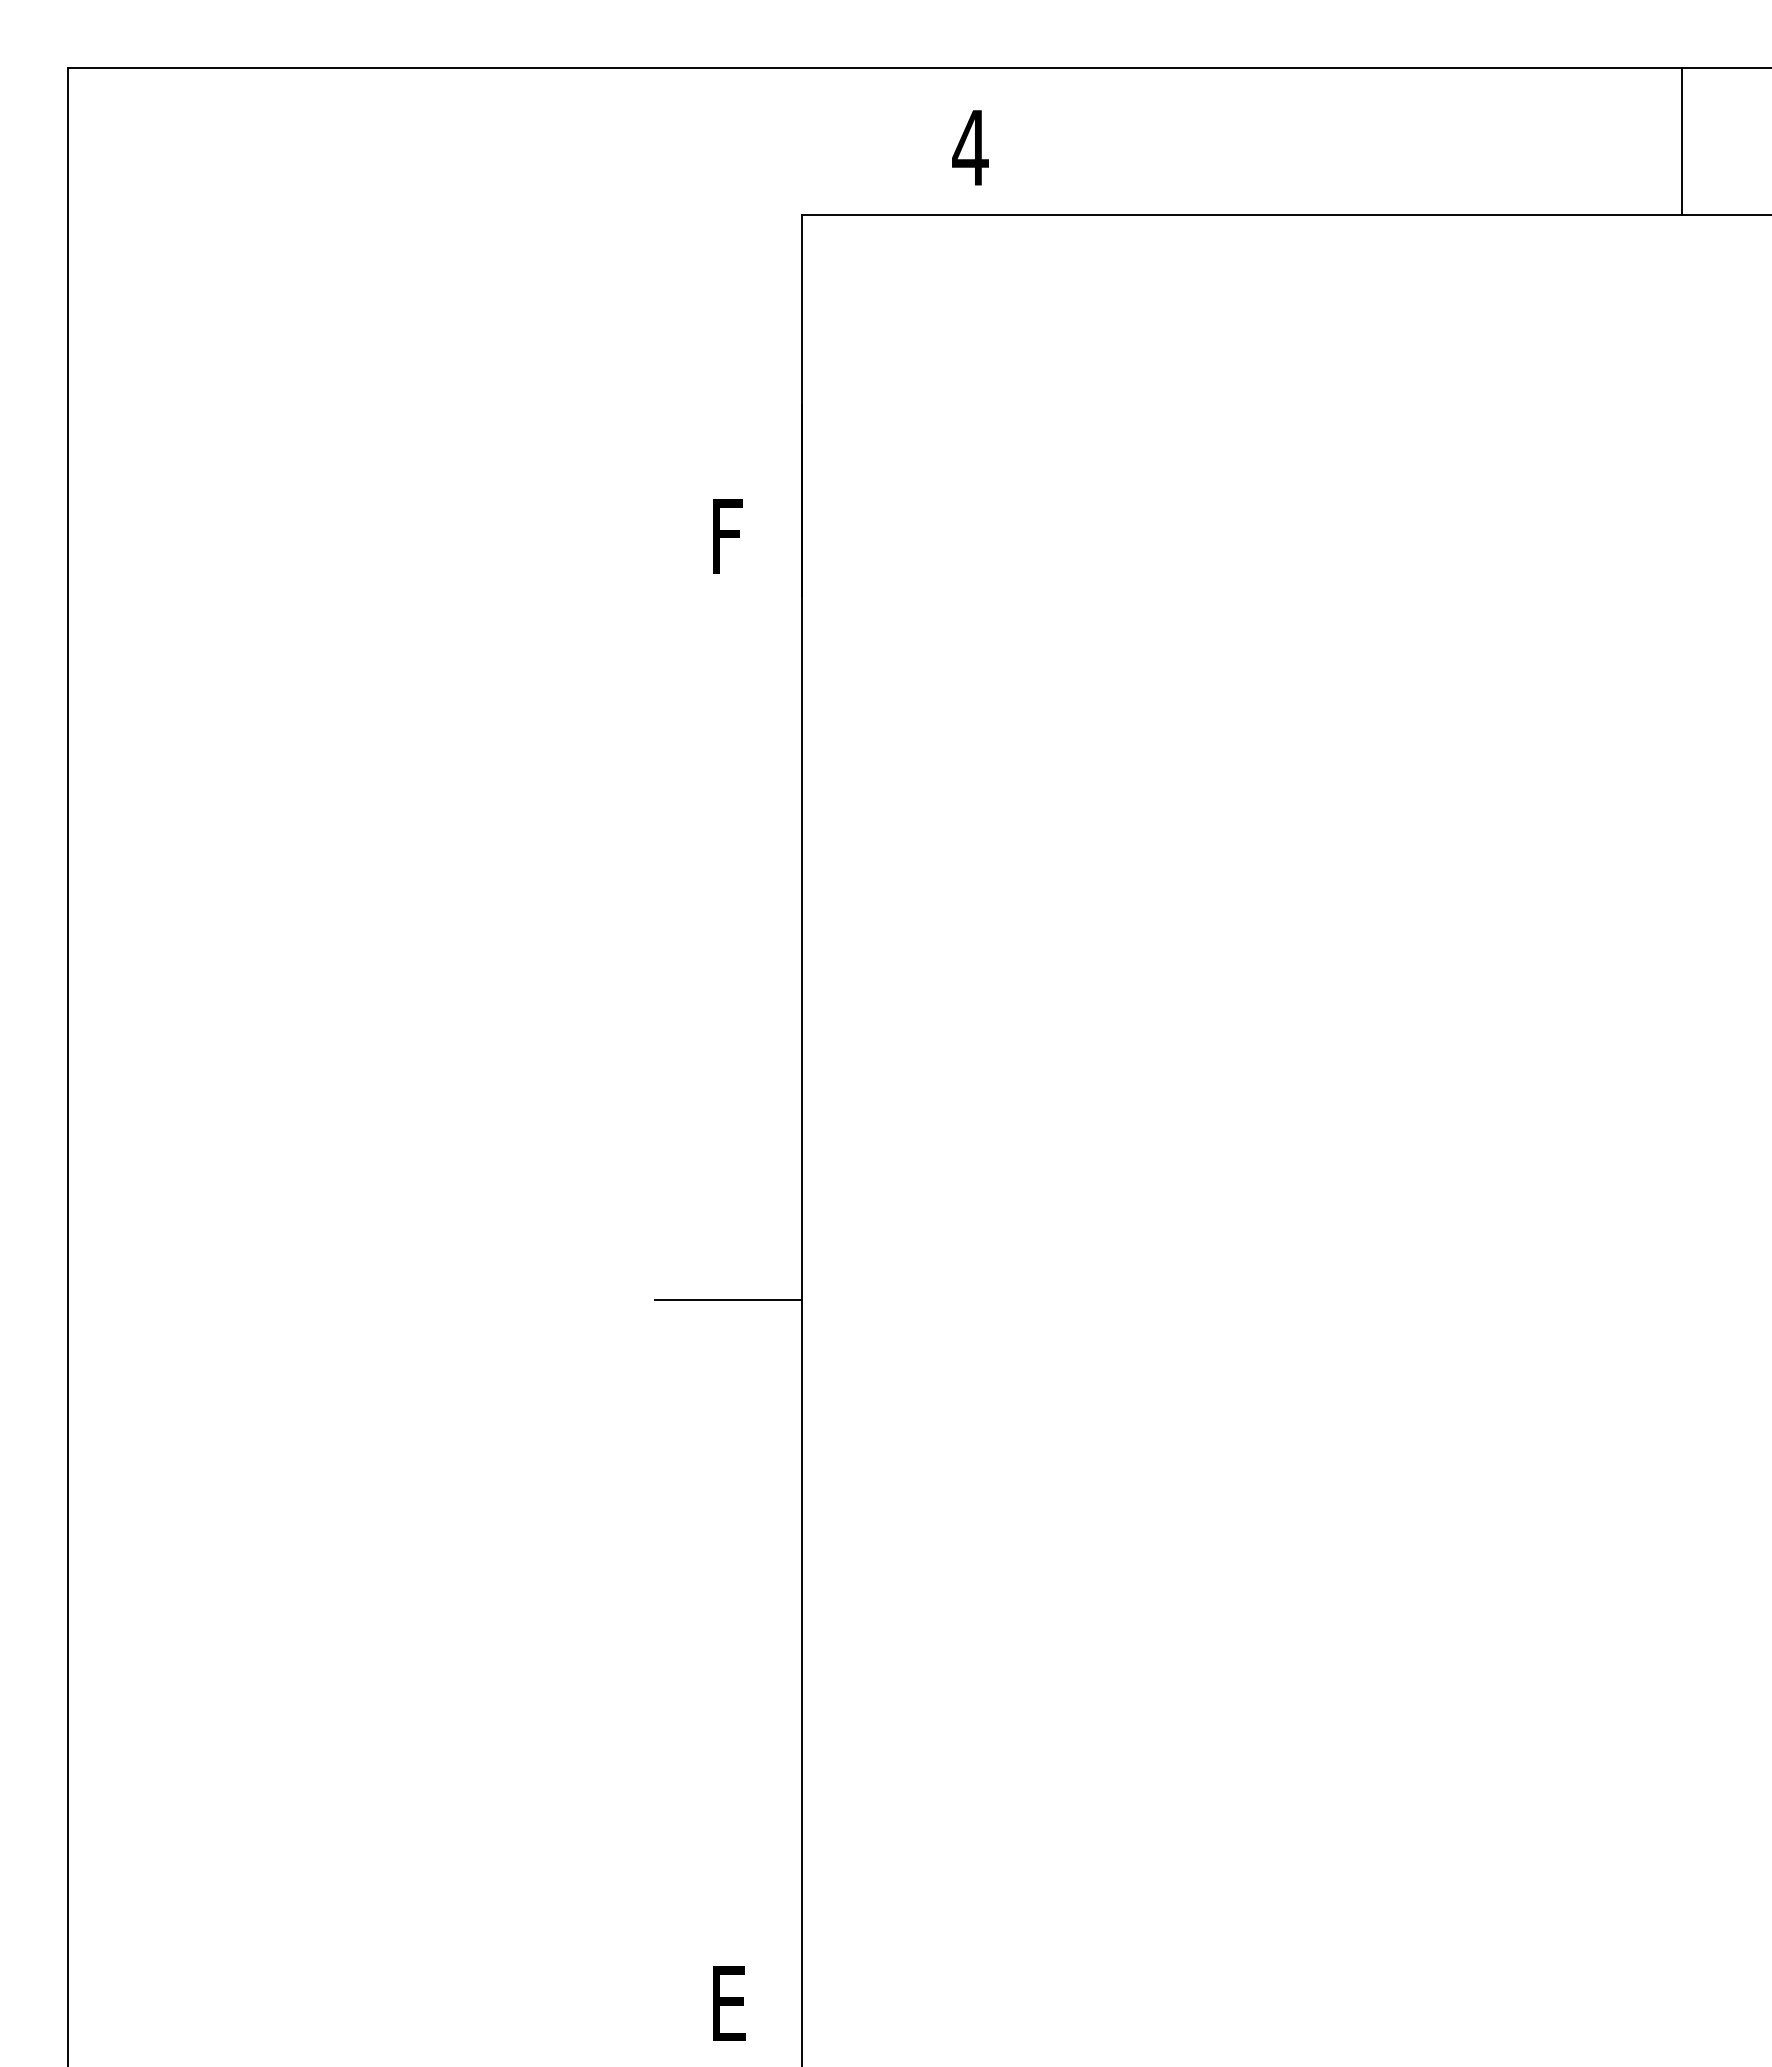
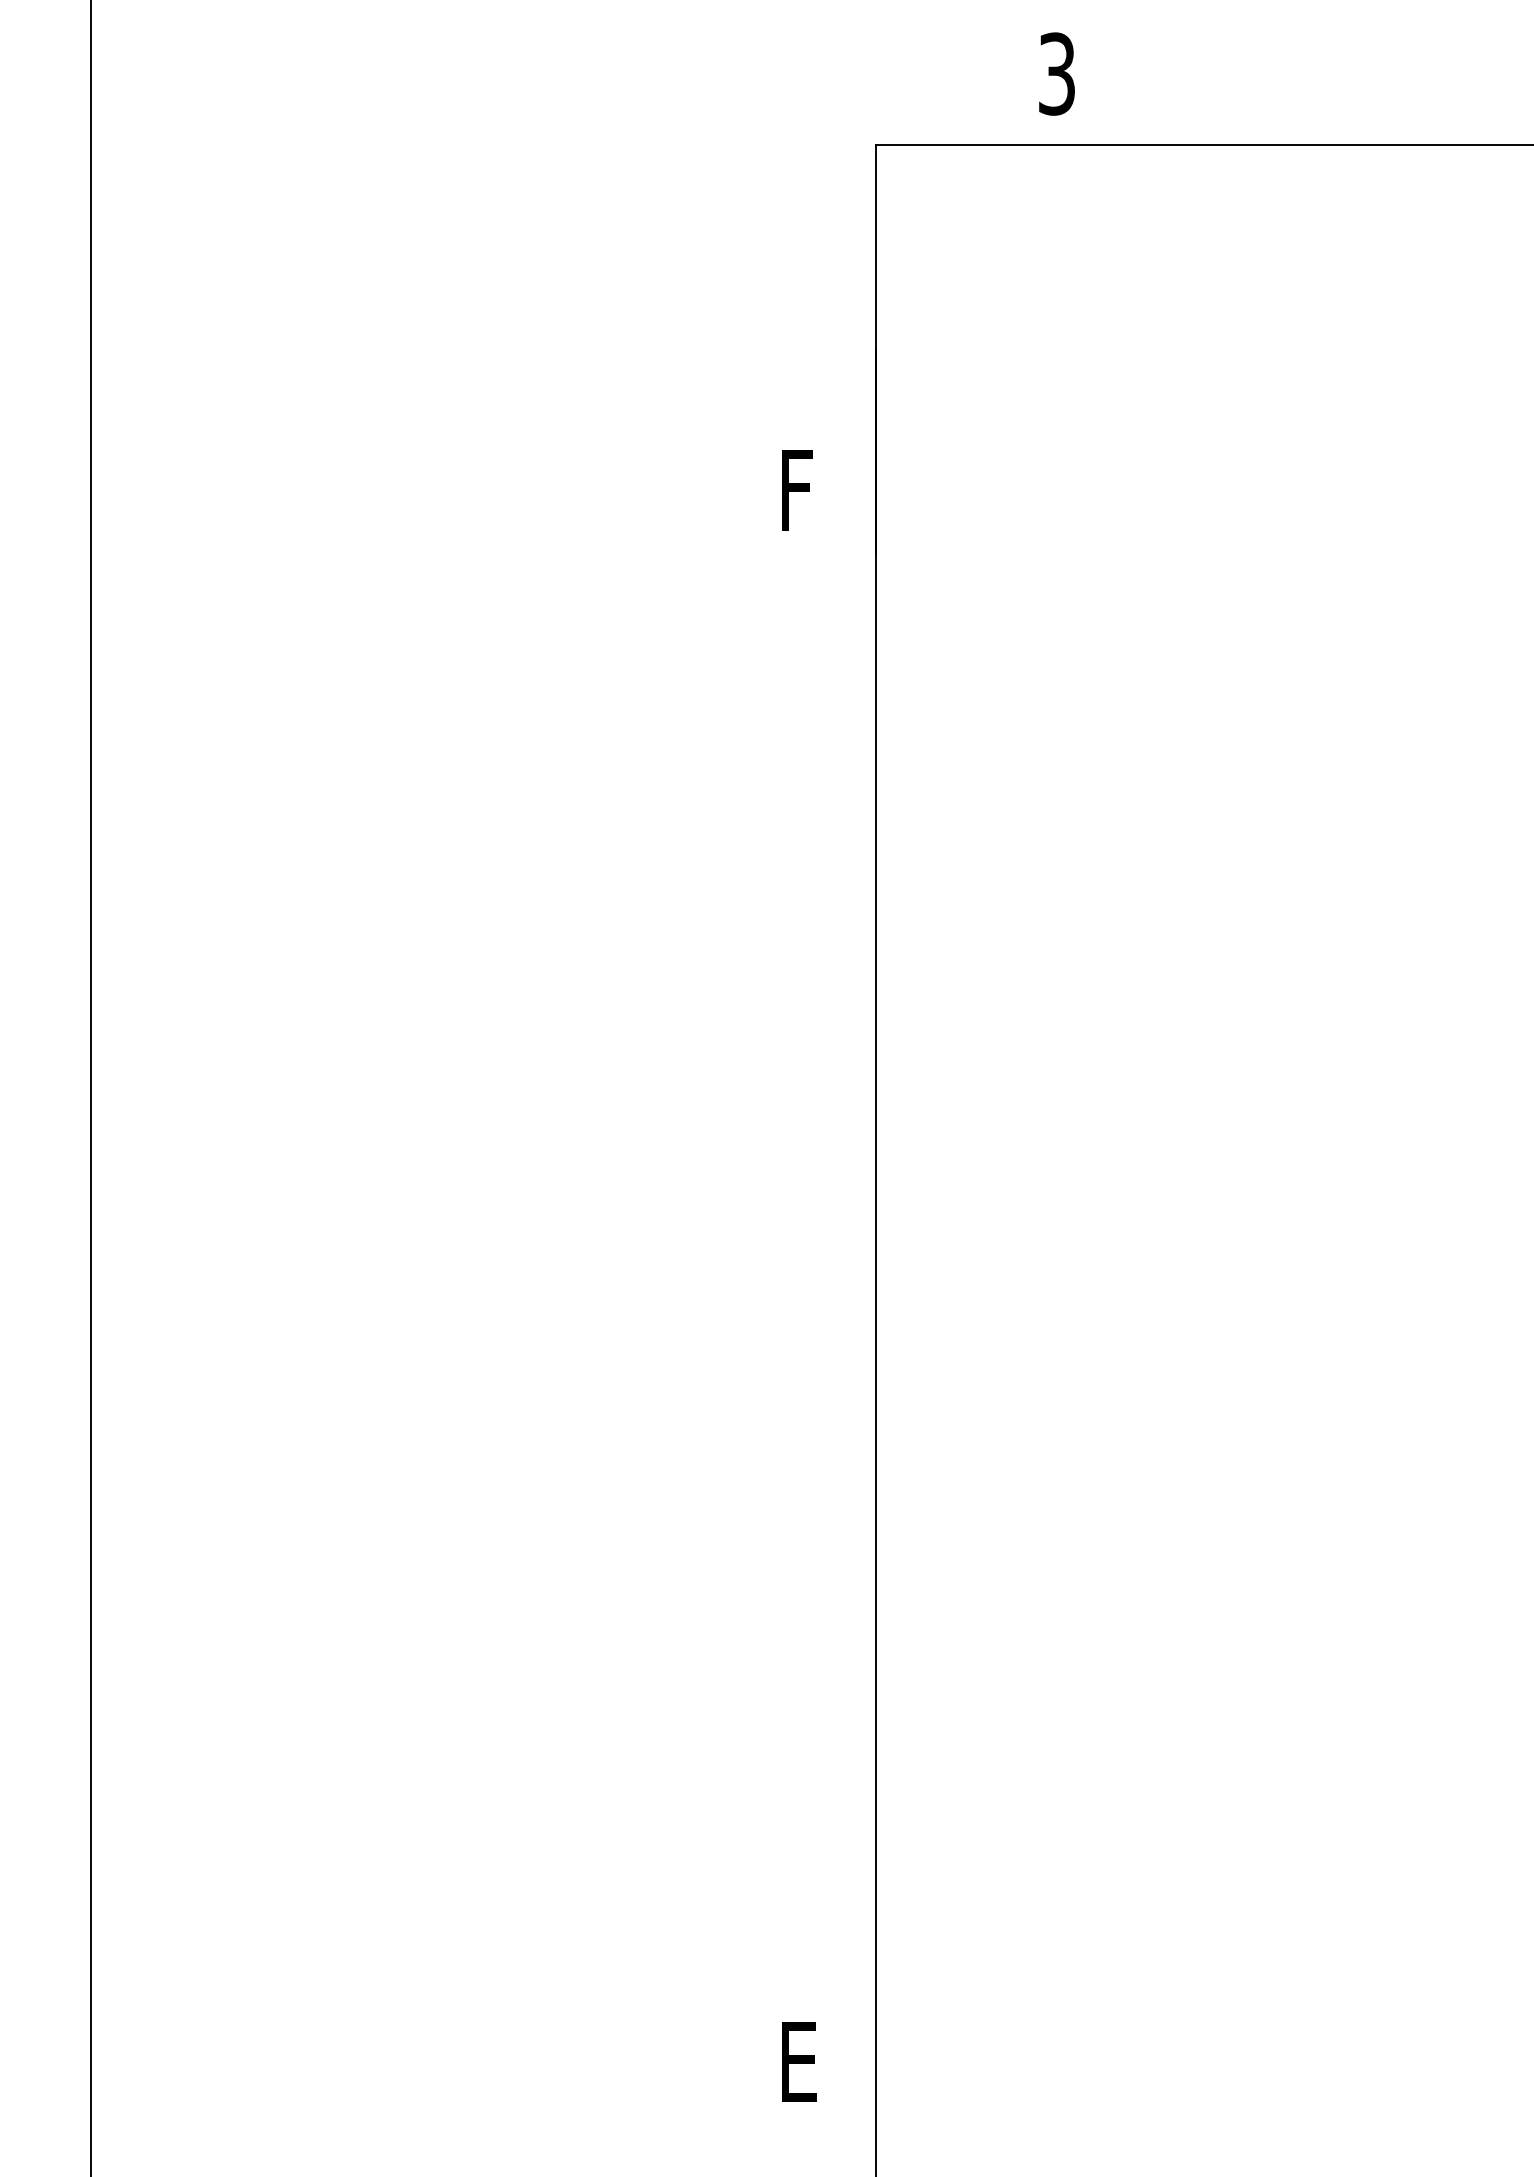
text: (970, 147) -> (1056, 73), 4 -> 3
line: (728, 1300) -> (797, 1308), removed

